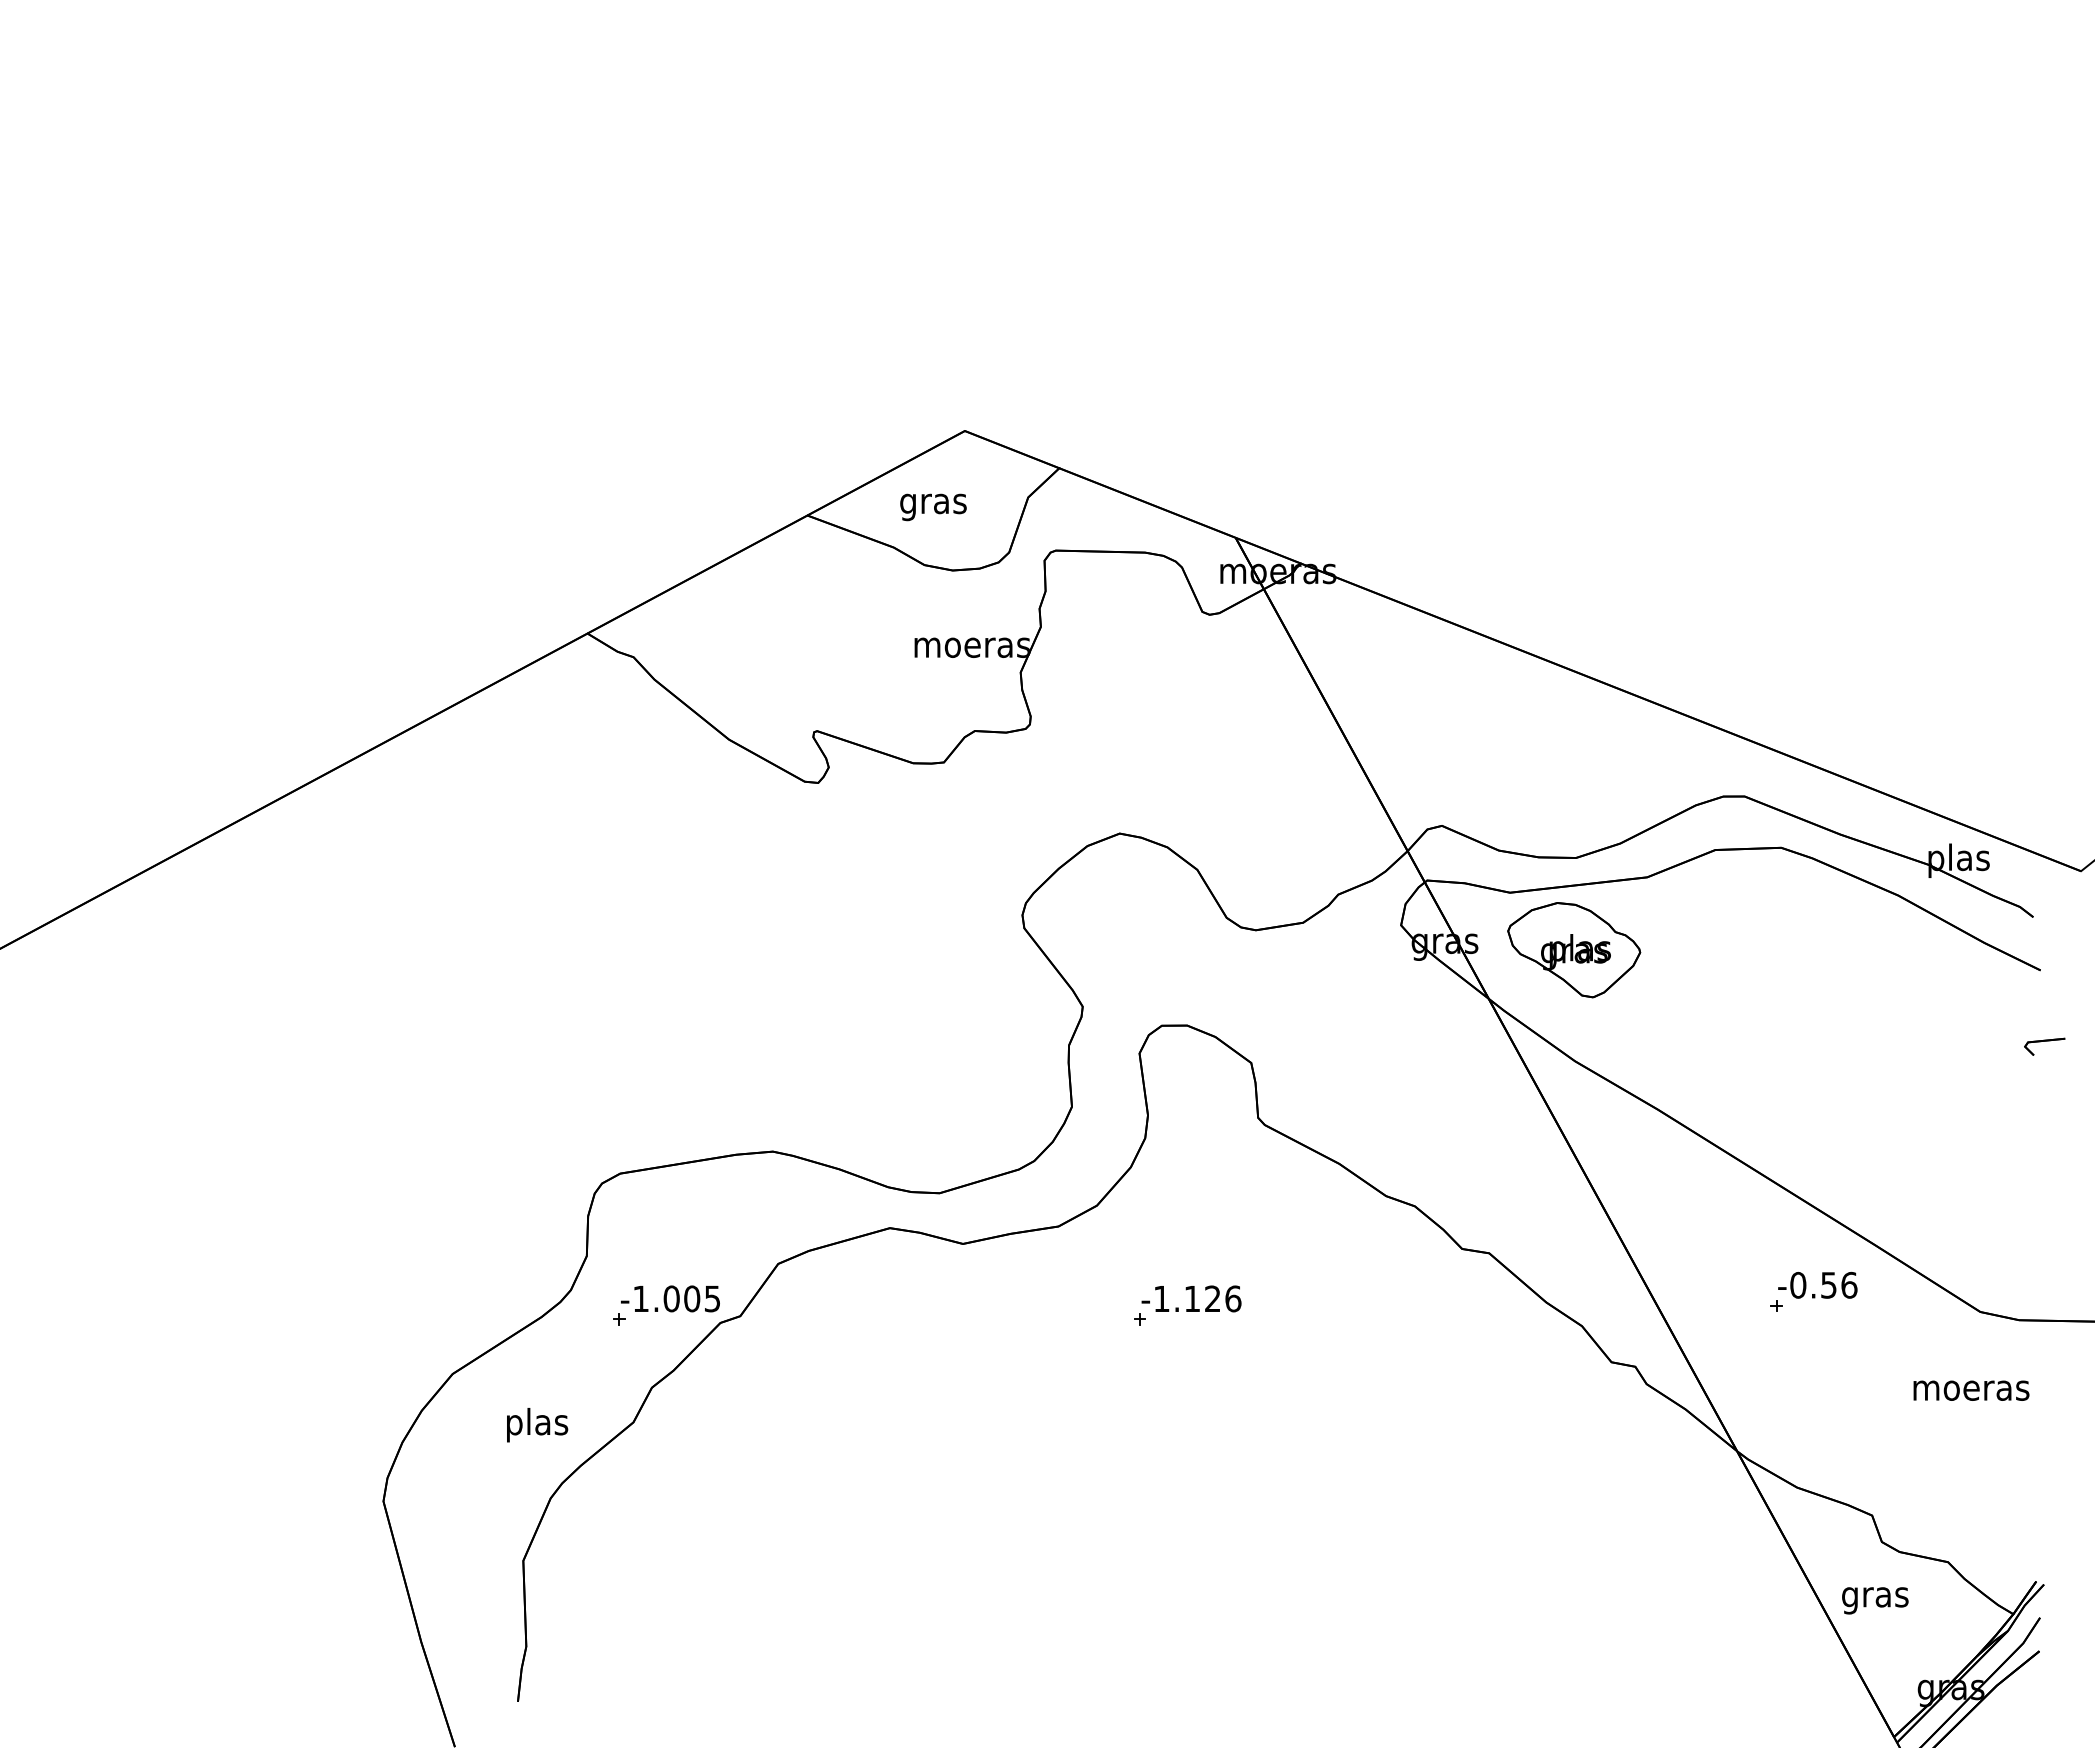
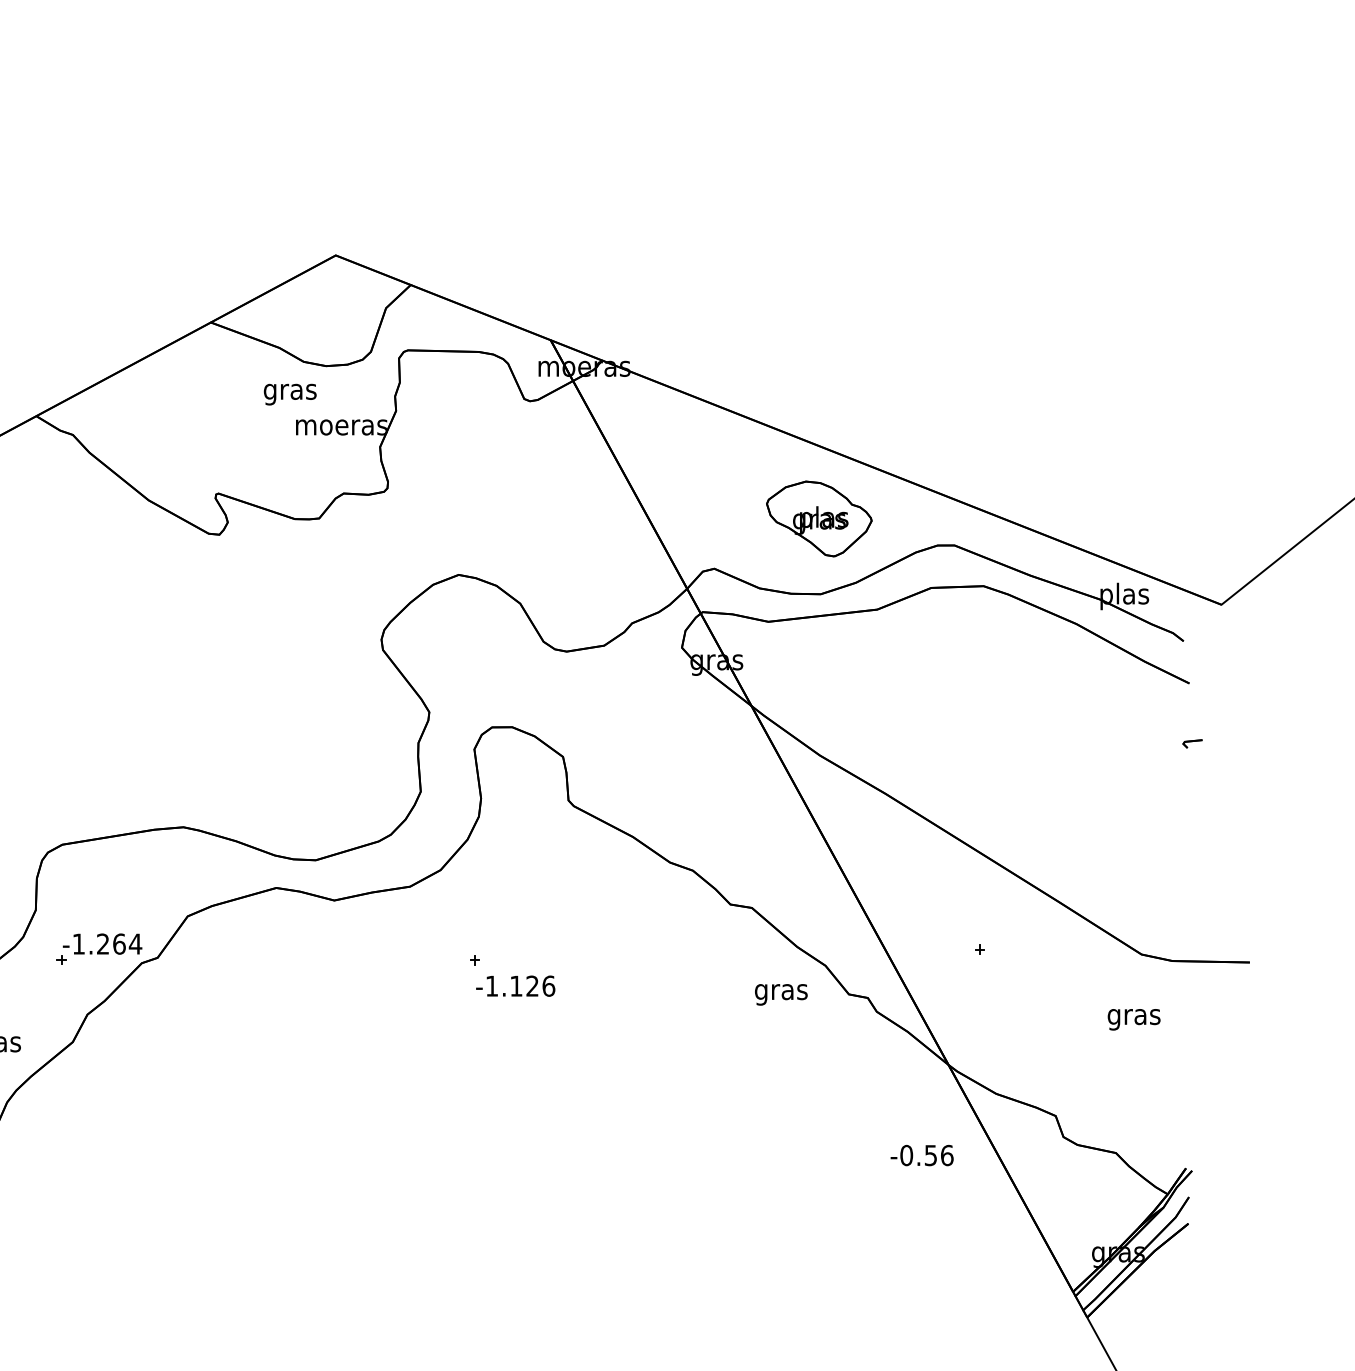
text: (933, 507) -> (290, 394), moved
part: (1574, 950) -> (819, 519), moved
part: (2044, 1046) -> (1192, 743), size x0.6
text: (1817, 1284) -> (921, 1154), moved
text: (691, 1298) -> (118, 943), -1.005 -> -1.264
text: (1191, 1298) -> (515, 985), moved
text: (1971, 1393) -> (1134, 1019), moeras -> gras
text: (1875, 1600) -> (781, 994), moved

